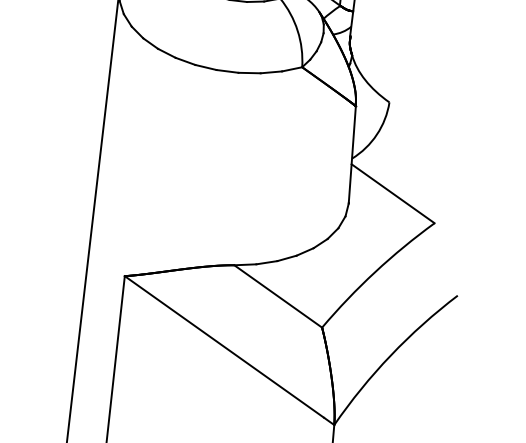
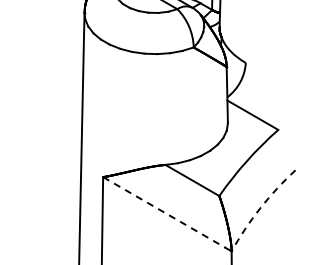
line: (224, 347) -> (164, 212), solid -> dashed
arc: (391, 355) -> (260, 208), solid -> dashed

